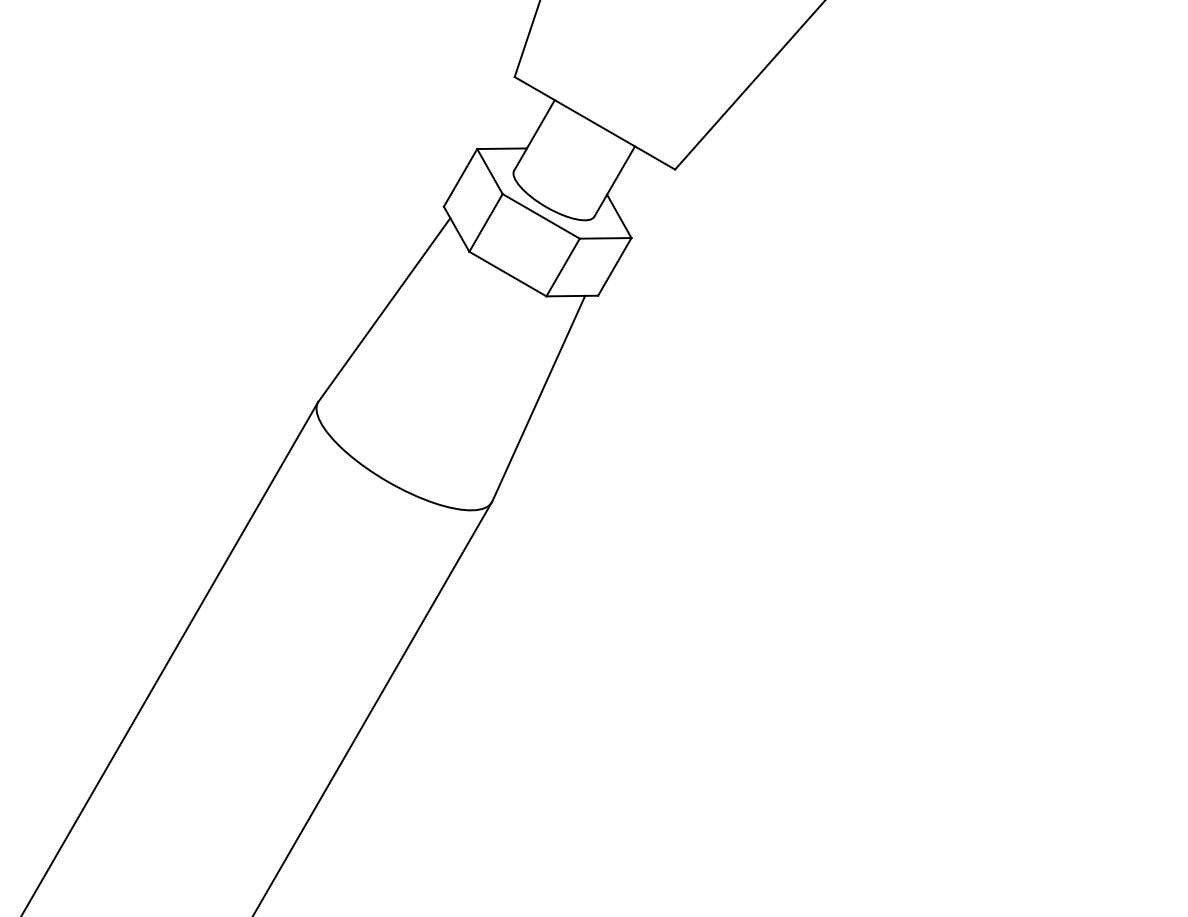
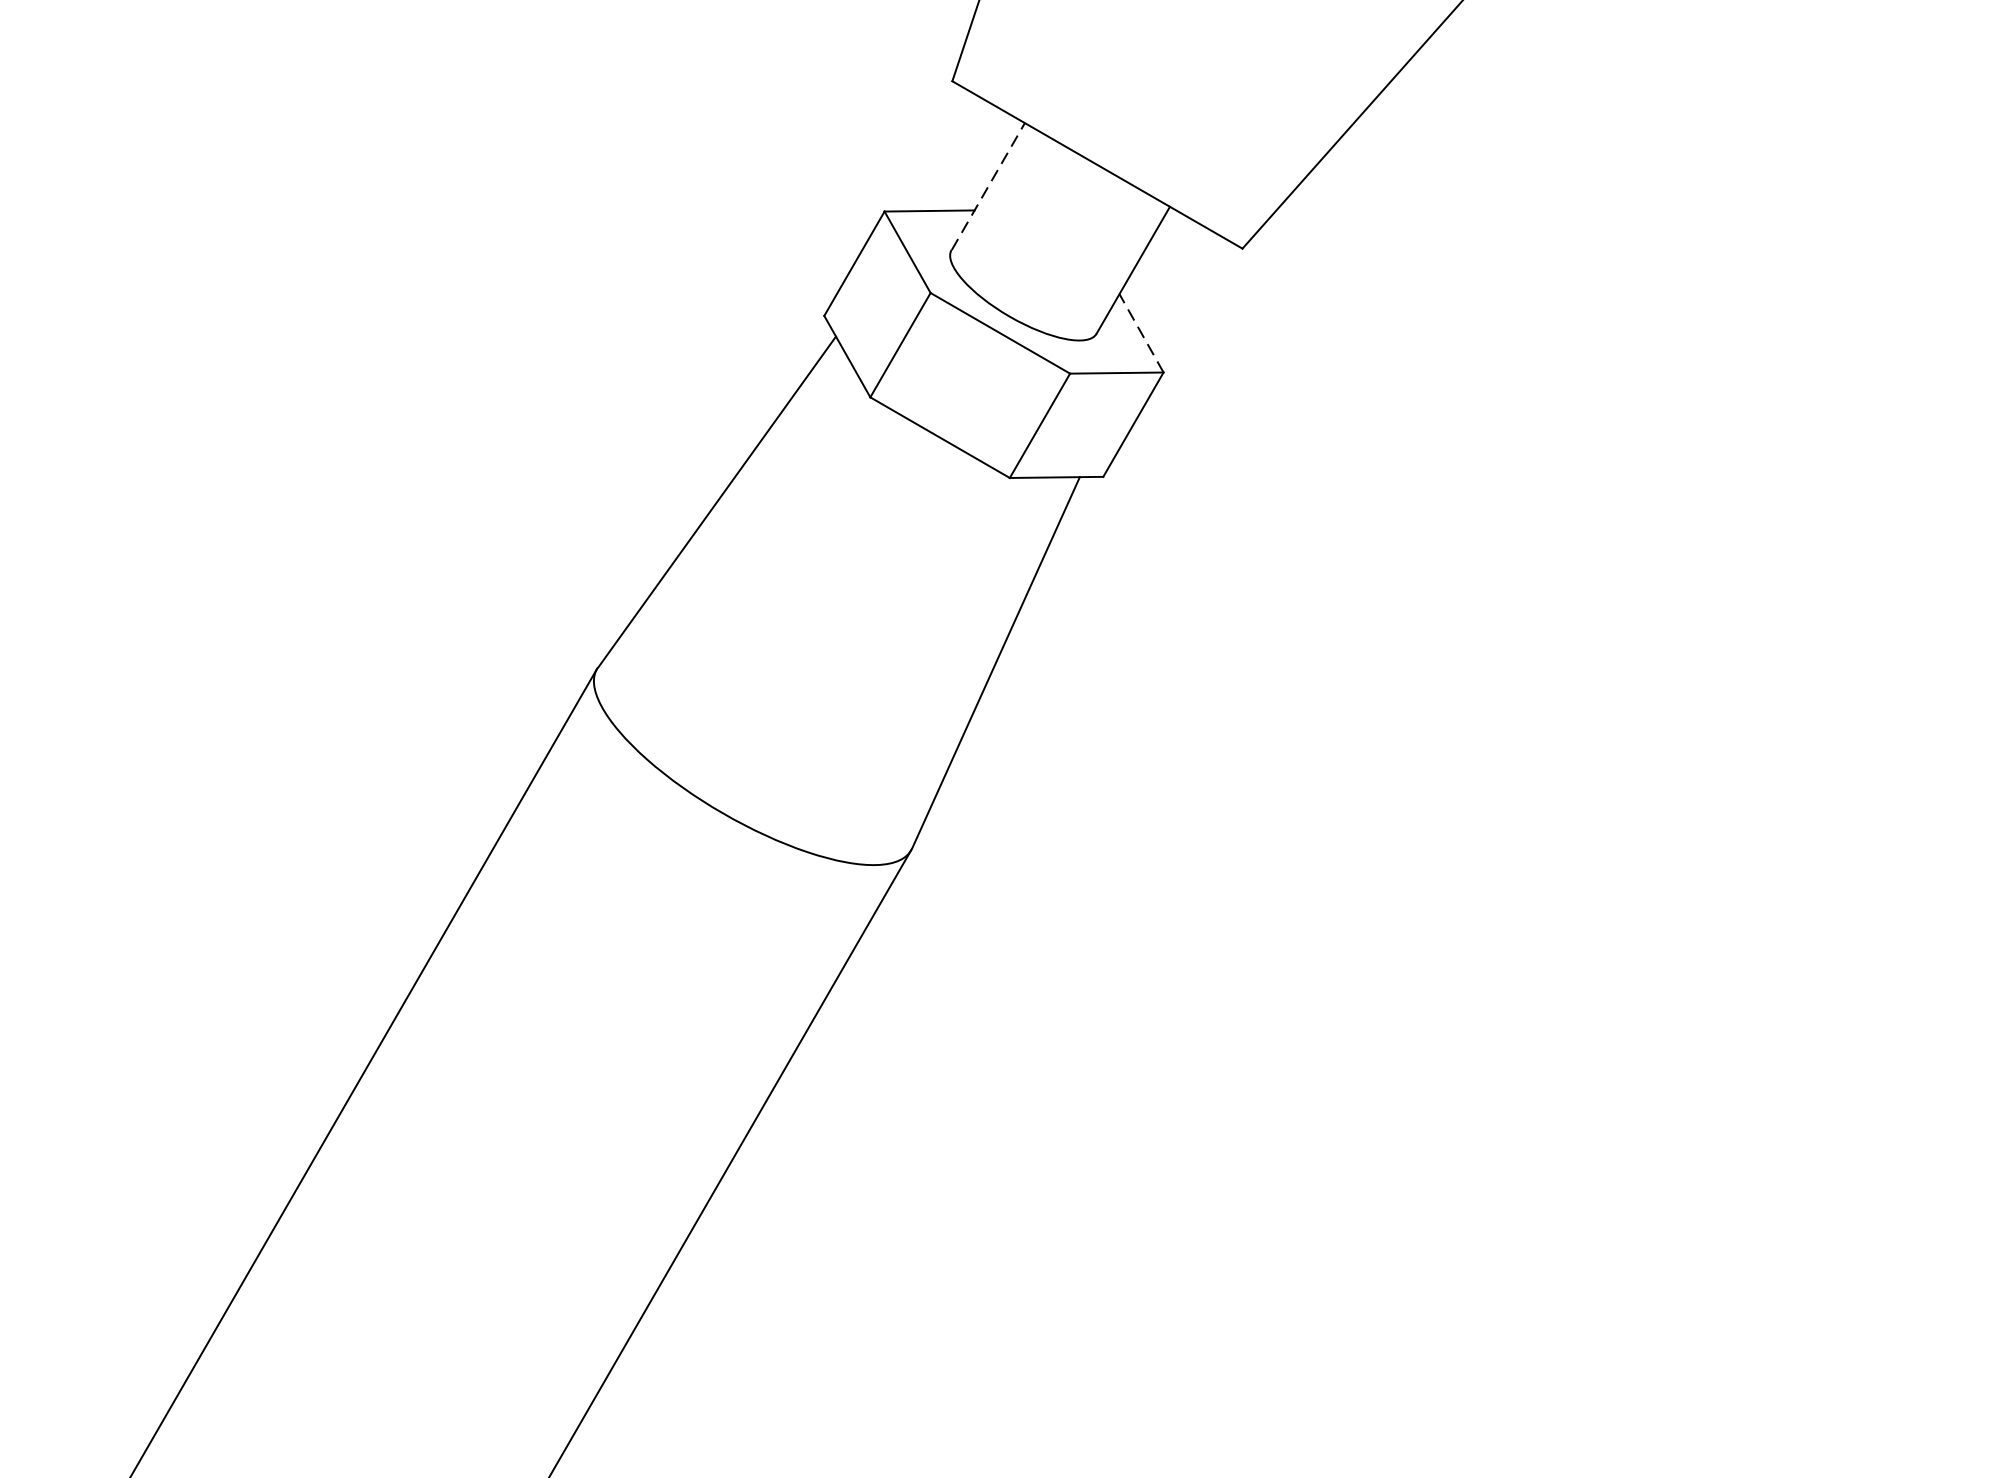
line: (534, 134) -> (988, 185), solid -> dashed
line: (619, 216) -> (1141, 333), solid -> dashed

